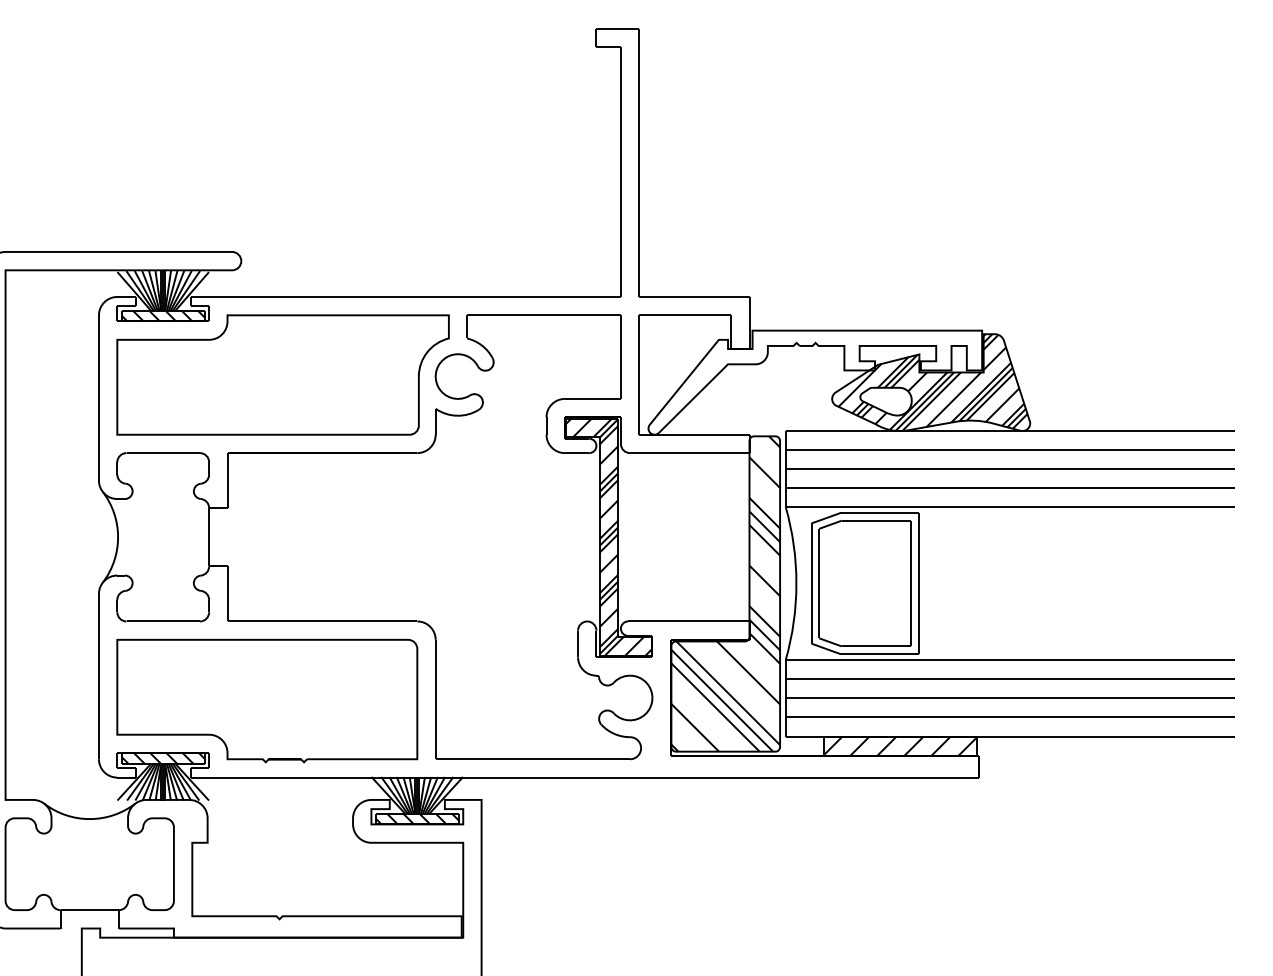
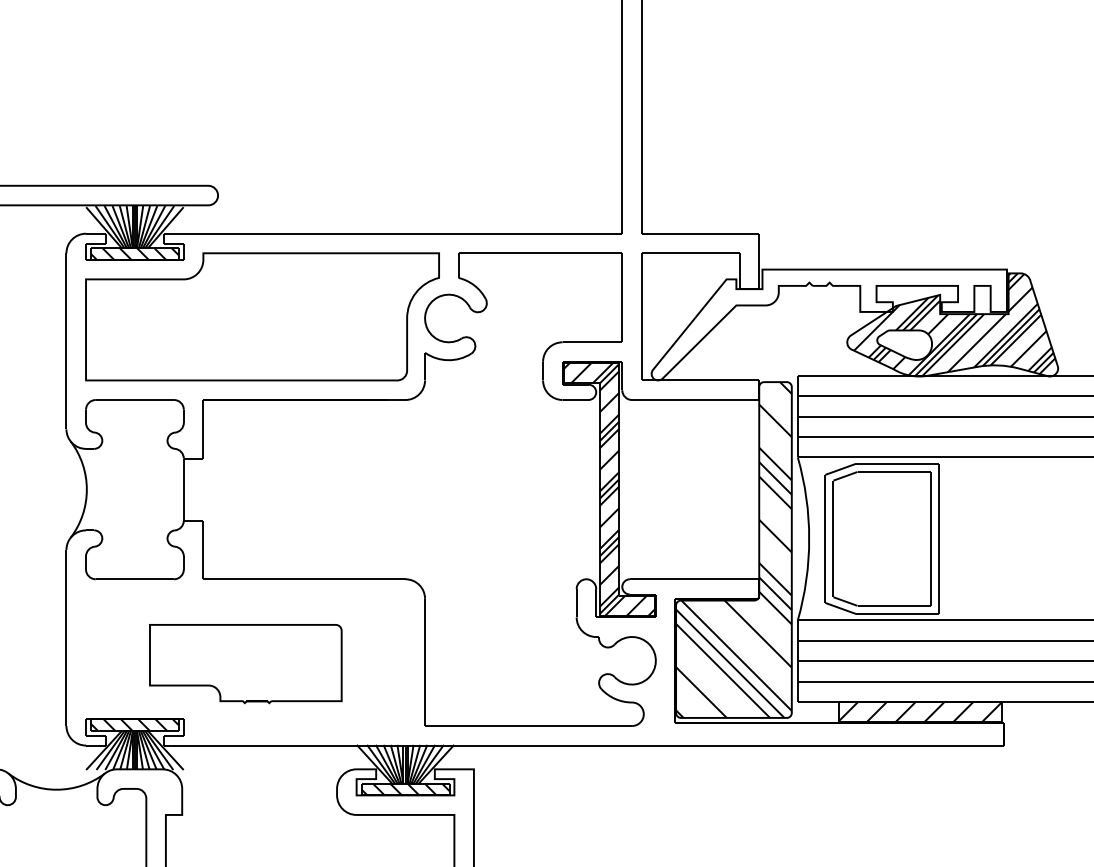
part: (267, 700) -> (245, 663), size x0.6

